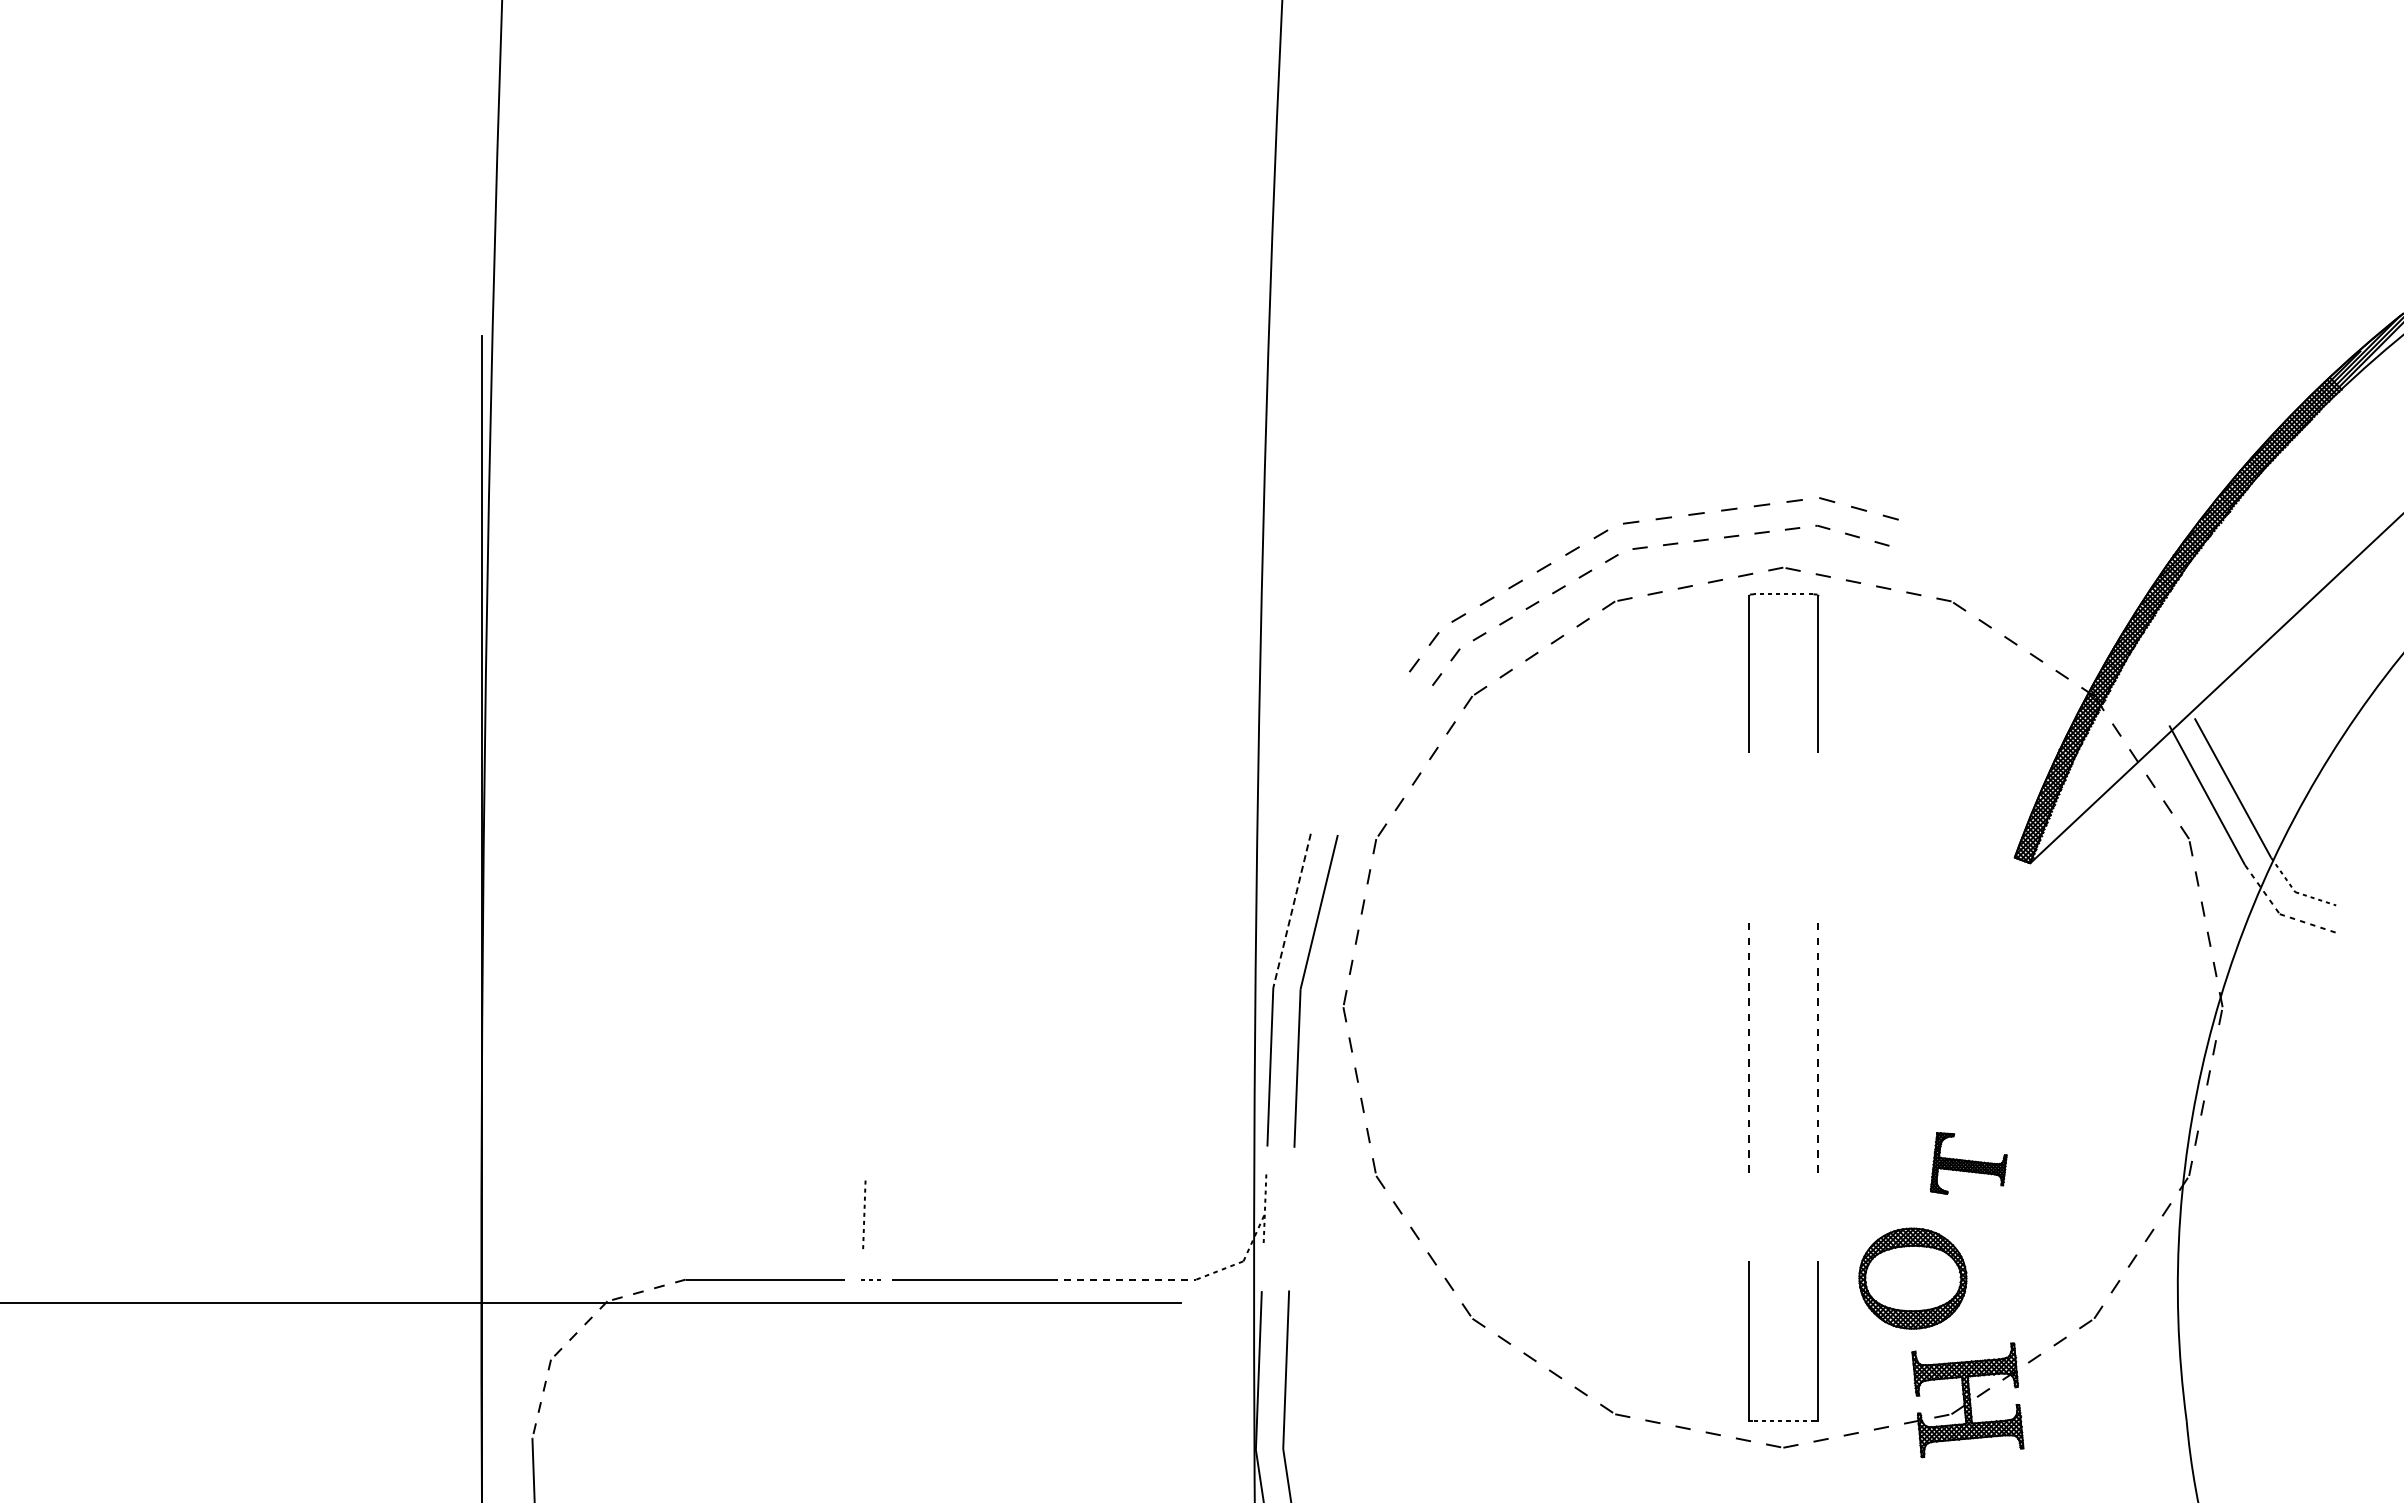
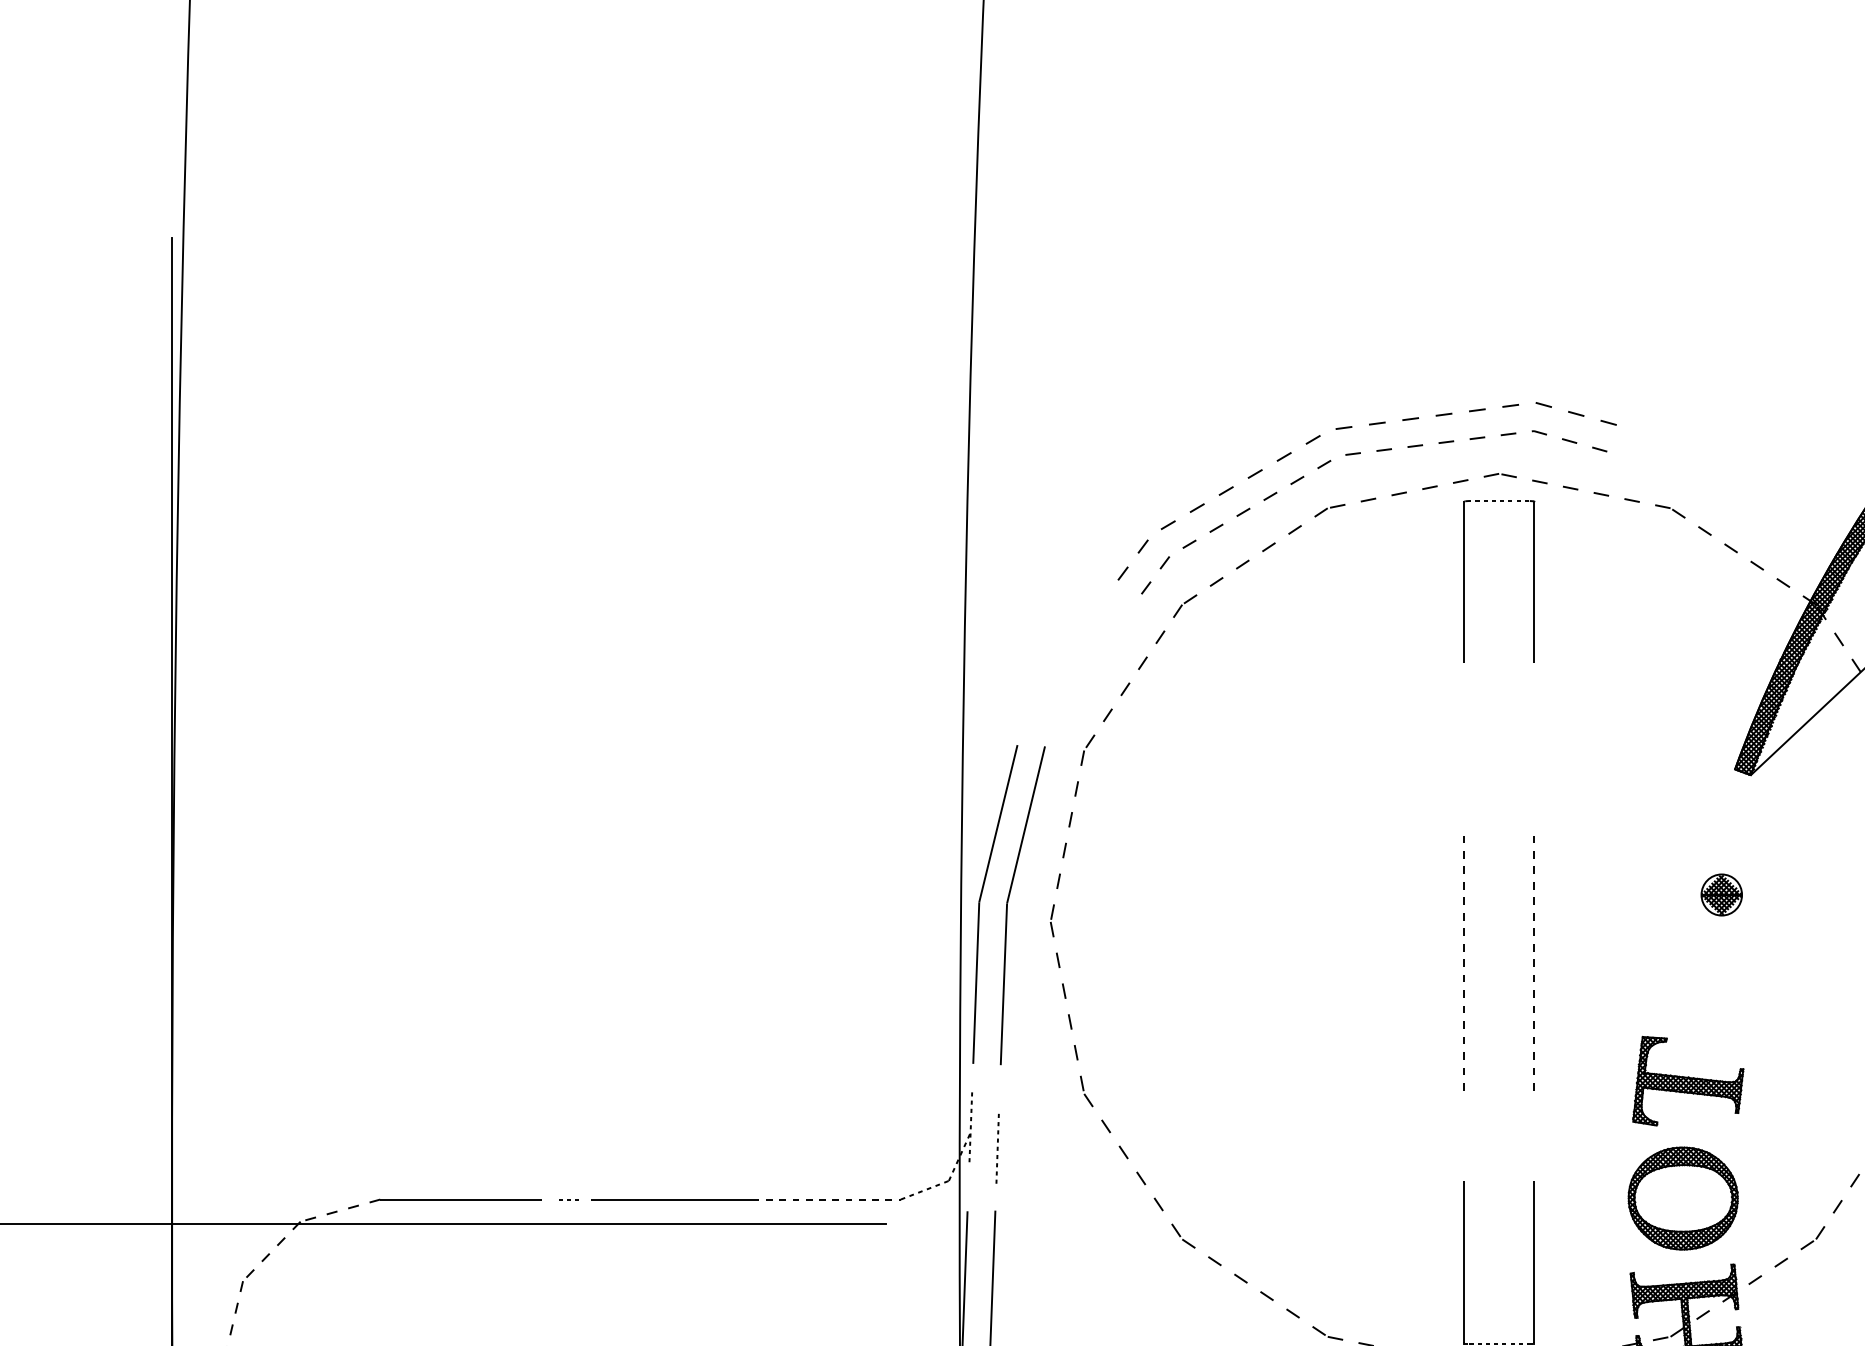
line: (1291, 911) -> (997, 824), dashed -> solid
part: (2001, 980) -> (1721, 894), added
part: (1968, 1163) -> (1687, 1081), size x1.43
line: (864, 1214) -> (997, 1148), moved
part: (1912, 1278) -> (1682, 1198), moved

